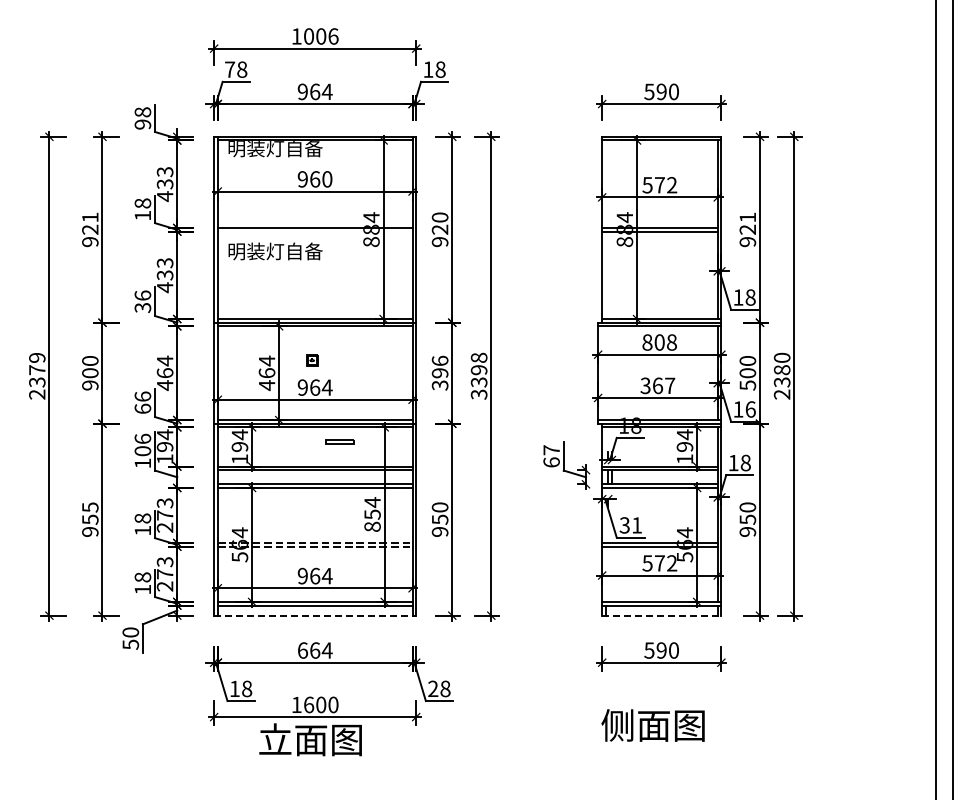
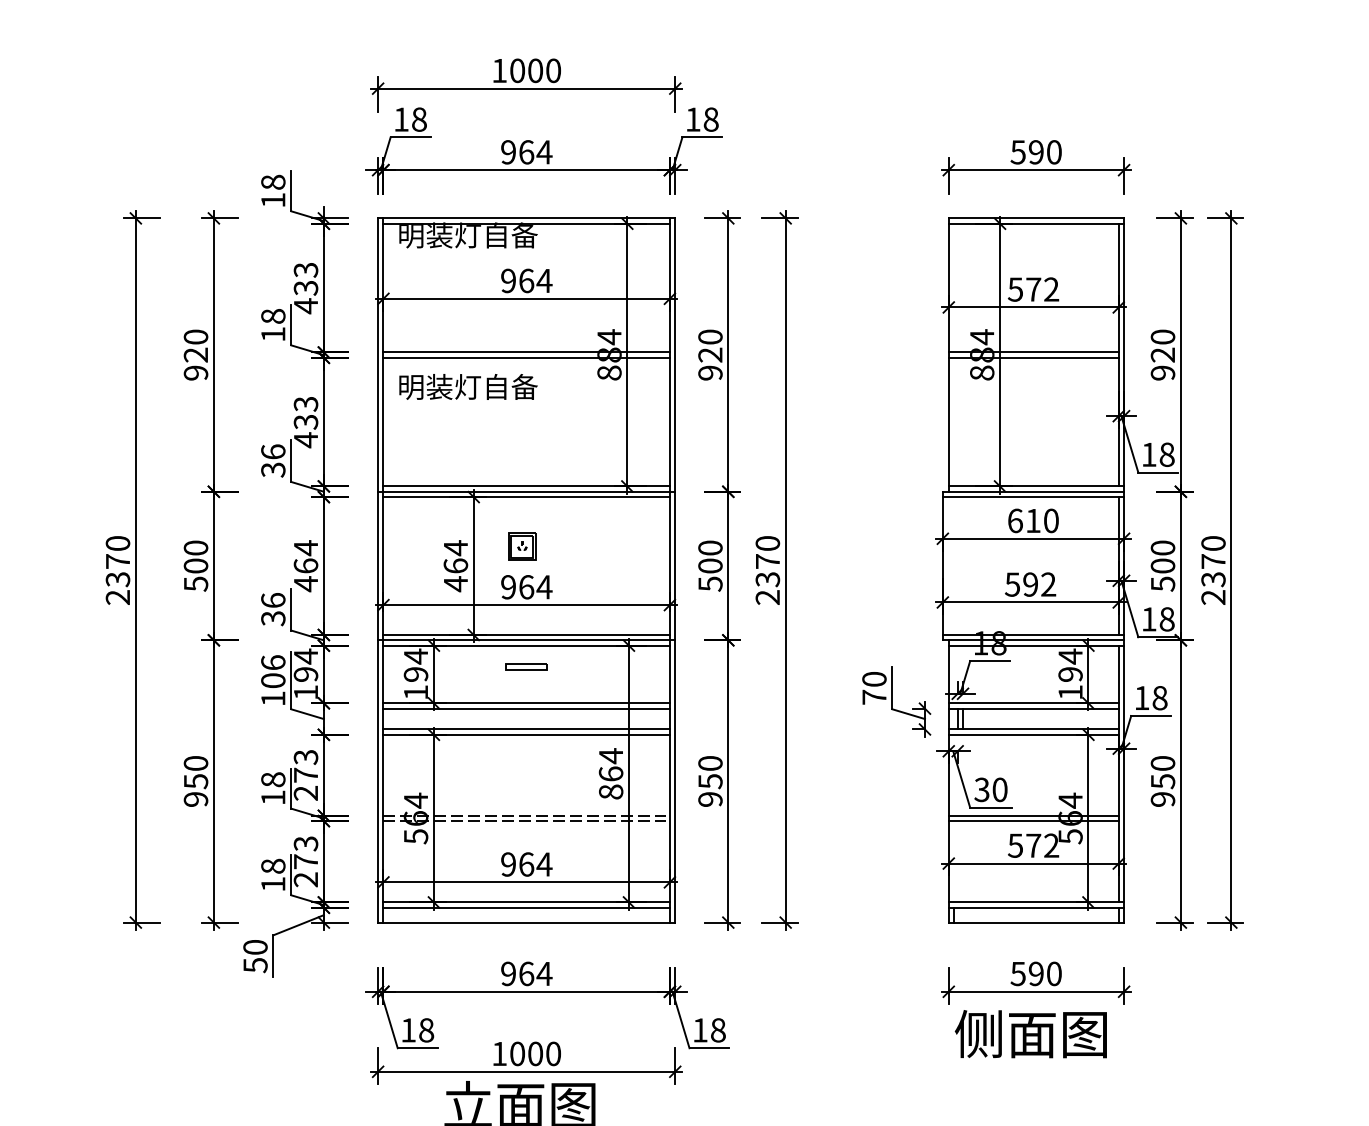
text: (333, 36) -> (553, 70), 1006 -> 1000
text: (230, 69) -> (402, 119), 78 -> 18
text: (142, 124) -> (272, 200), 98 -> 18
text: (326, 179) -> (543, 281), 960 -> 964
text: (90, 217) -> (196, 337), 921 -> 920
text: (747, 217) -> (1162, 337), 921 -> 920
line: (314, 231) -> (525, 357), added
text: (659, 342) -> (1033, 520), 808 -> 610
text: (37, 357) -> (118, 542), 2379 -> 2370
part: (311, 359) -> (521, 545), size x1.67
text: (782, 370) -> (1213, 562), 2380 -> 2370
text: (439, 372) -> (709, 564), 396 -> 500
text: (478, 375) -> (766, 569), 3398 -> 2370
text: (90, 385) -> (196, 584), 900 -> 500
text: (658, 385) -> (1031, 584), 367 -> 592
text: (142, 408) -> (272, 617), 66 -> 36
text: (750, 409) -> (1166, 619), 16 -> 18
part: (339, 441) -> (525, 666), moved
text: (551, 456) -> (874, 688), 67 -> 70
text: (90, 507) -> (196, 763), 955 -> 950
text: (372, 514) -> (610, 773), 854 -> 864
text: (637, 525) -> (1000, 790), 31 -> 30
line: (315, 615) -> (527, 922), dashed -> solid
line: (661, 615) -> (1036, 922), dashed -> solid
text: (302, 650) -> (508, 973), 664 -> 964
text: (433, 688) -> (700, 1029), 28 -> 18
text: (309, 704) -> (518, 1053), 1600 -> 1000
text: (652, 725) -> (1030, 1034), moved

